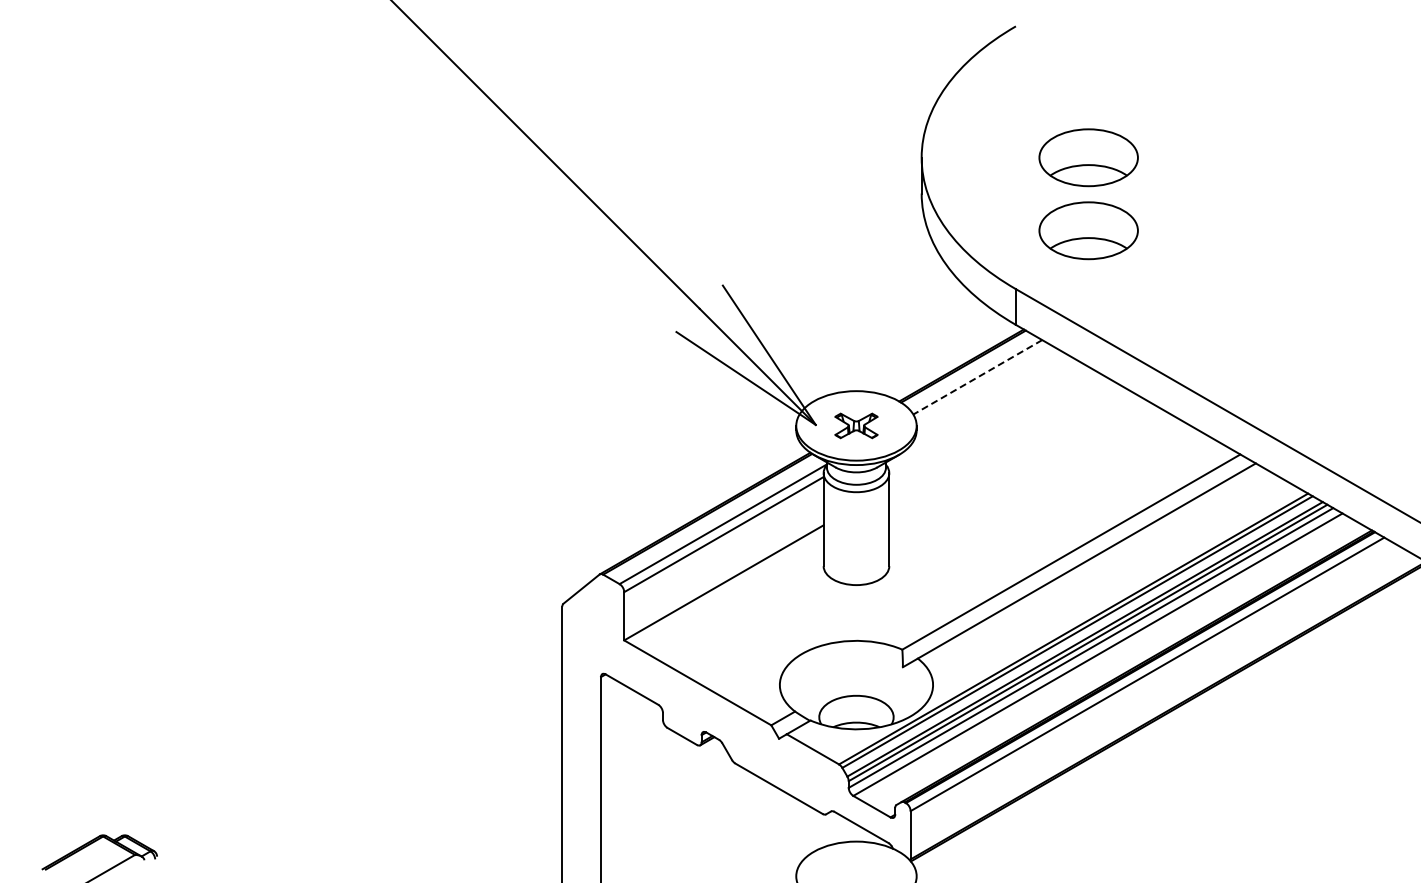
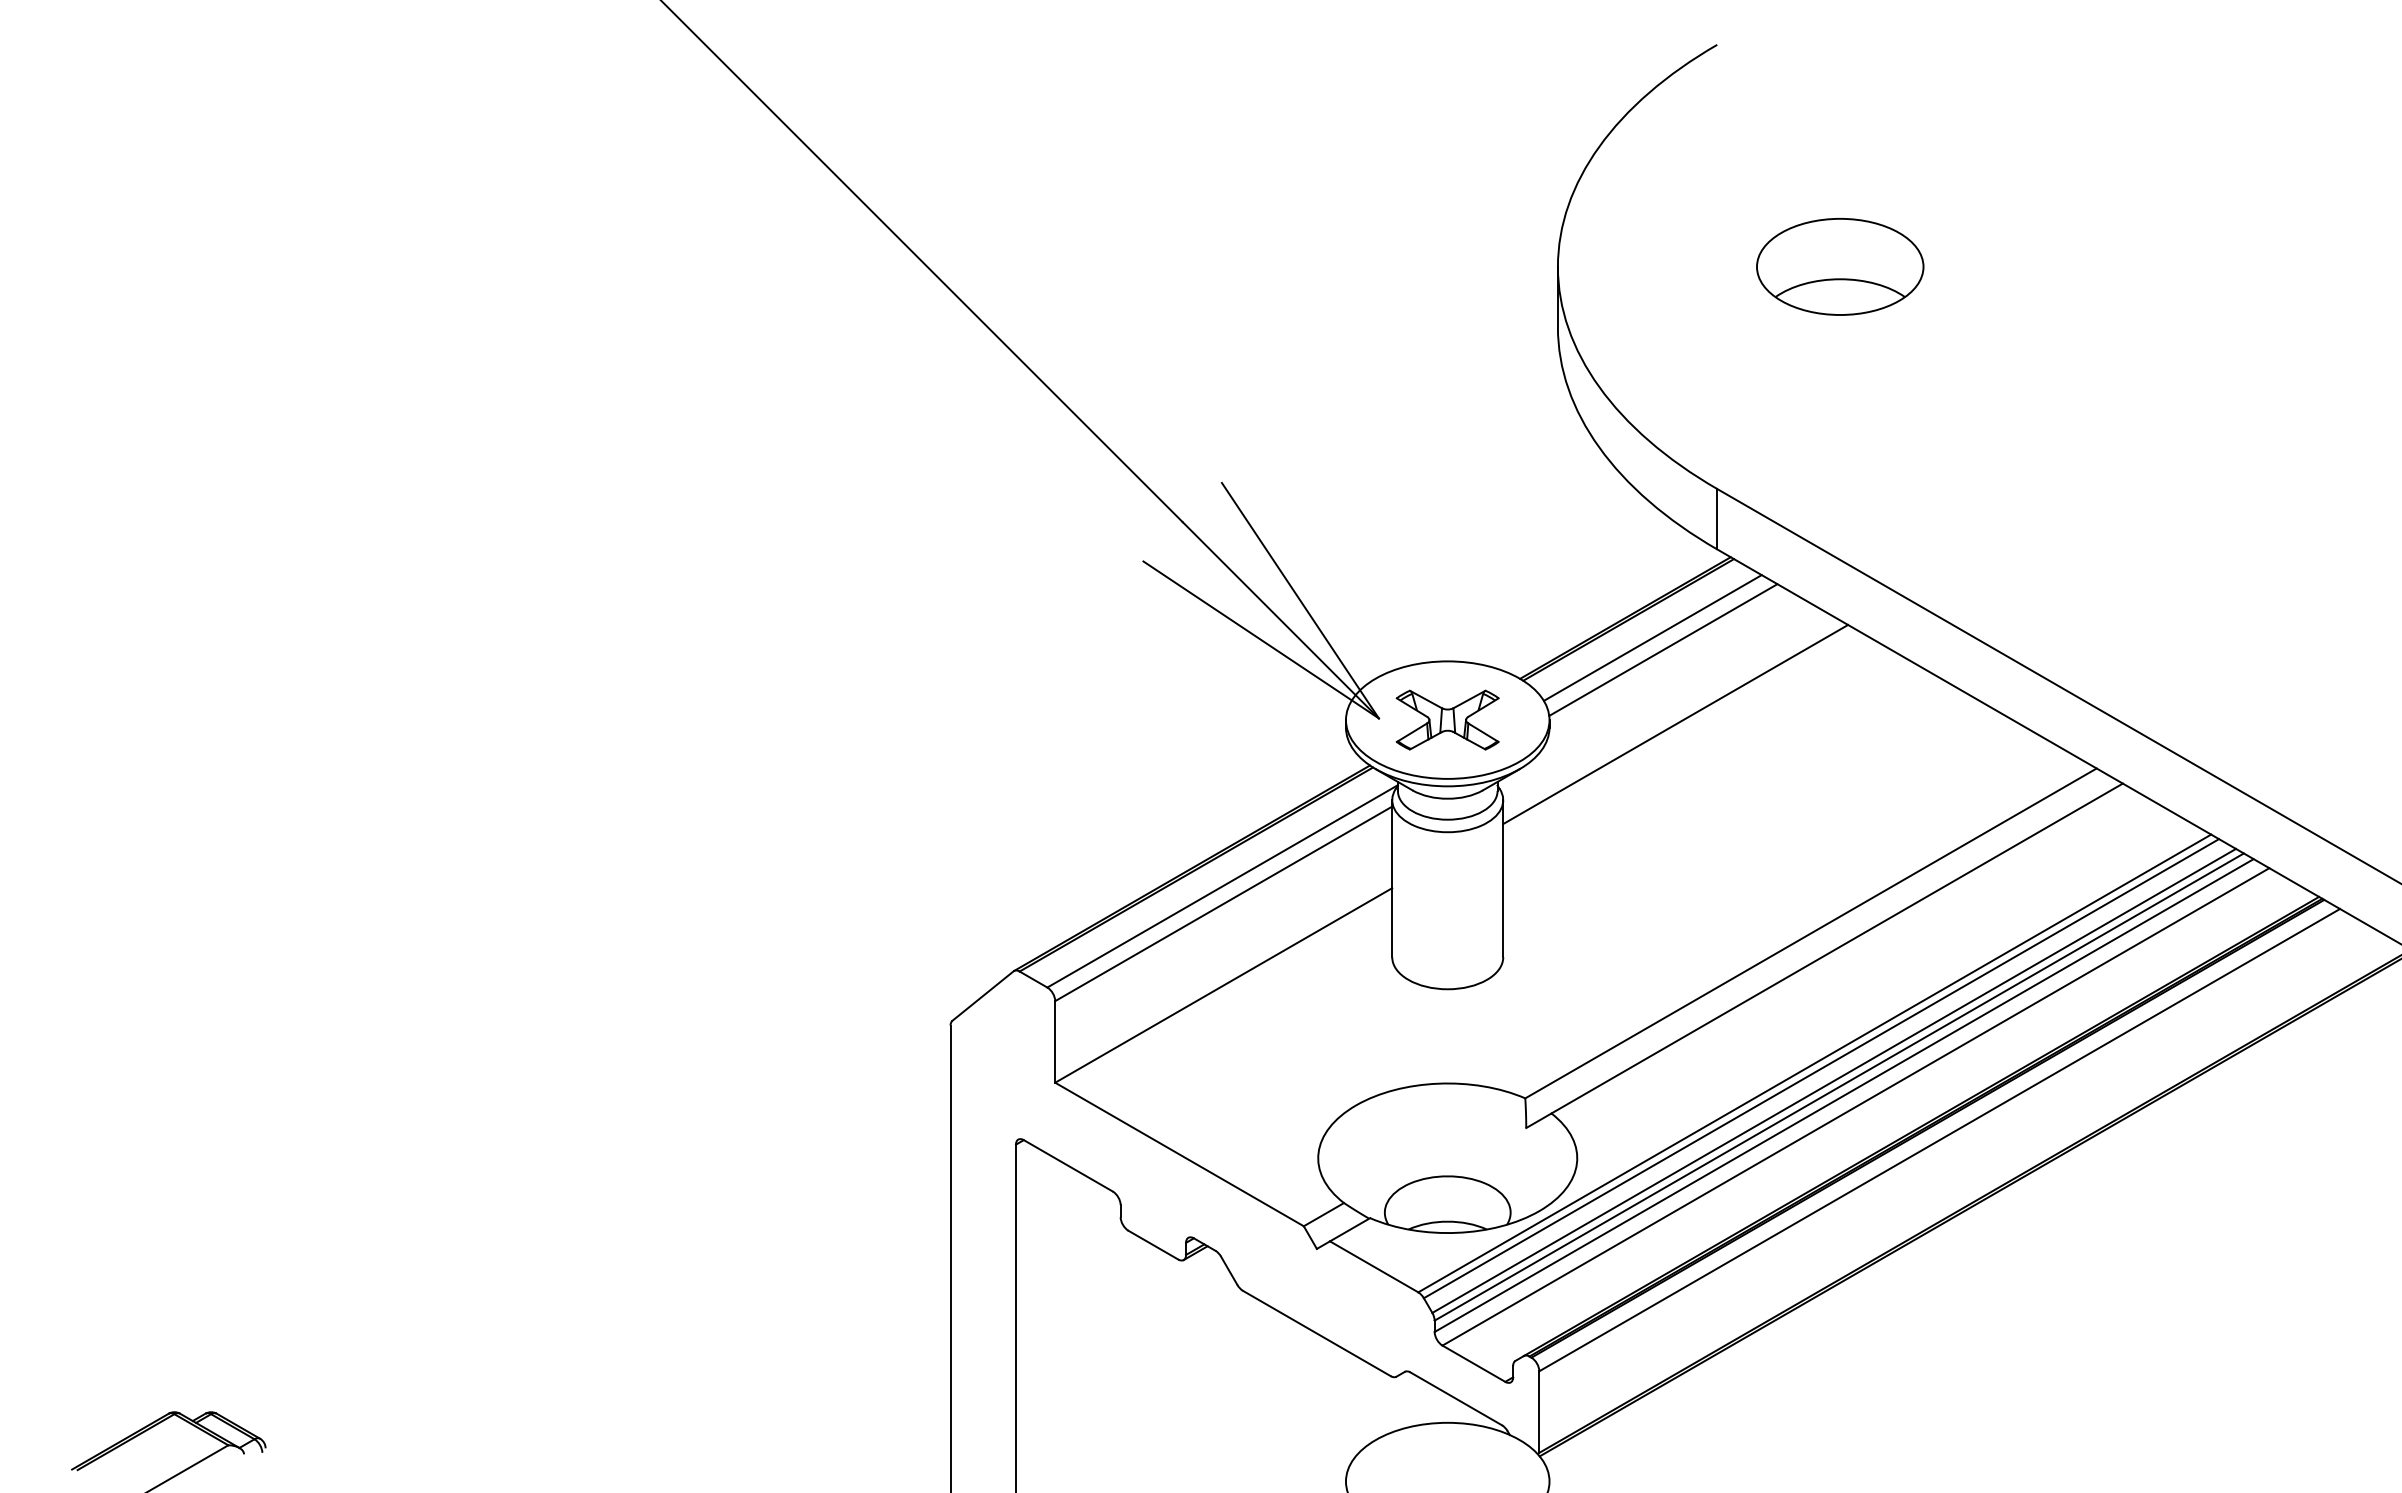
part: (1088, 230) -> (1839, 389), removed
line: (977, 377) -> (1652, 638), dashed -> solid
line: (983, 384) -> (1662, 650), added
part: (856, 425) -> (1447, 719), size x1.43
line: (991, 428) -> (1675, 724), added

